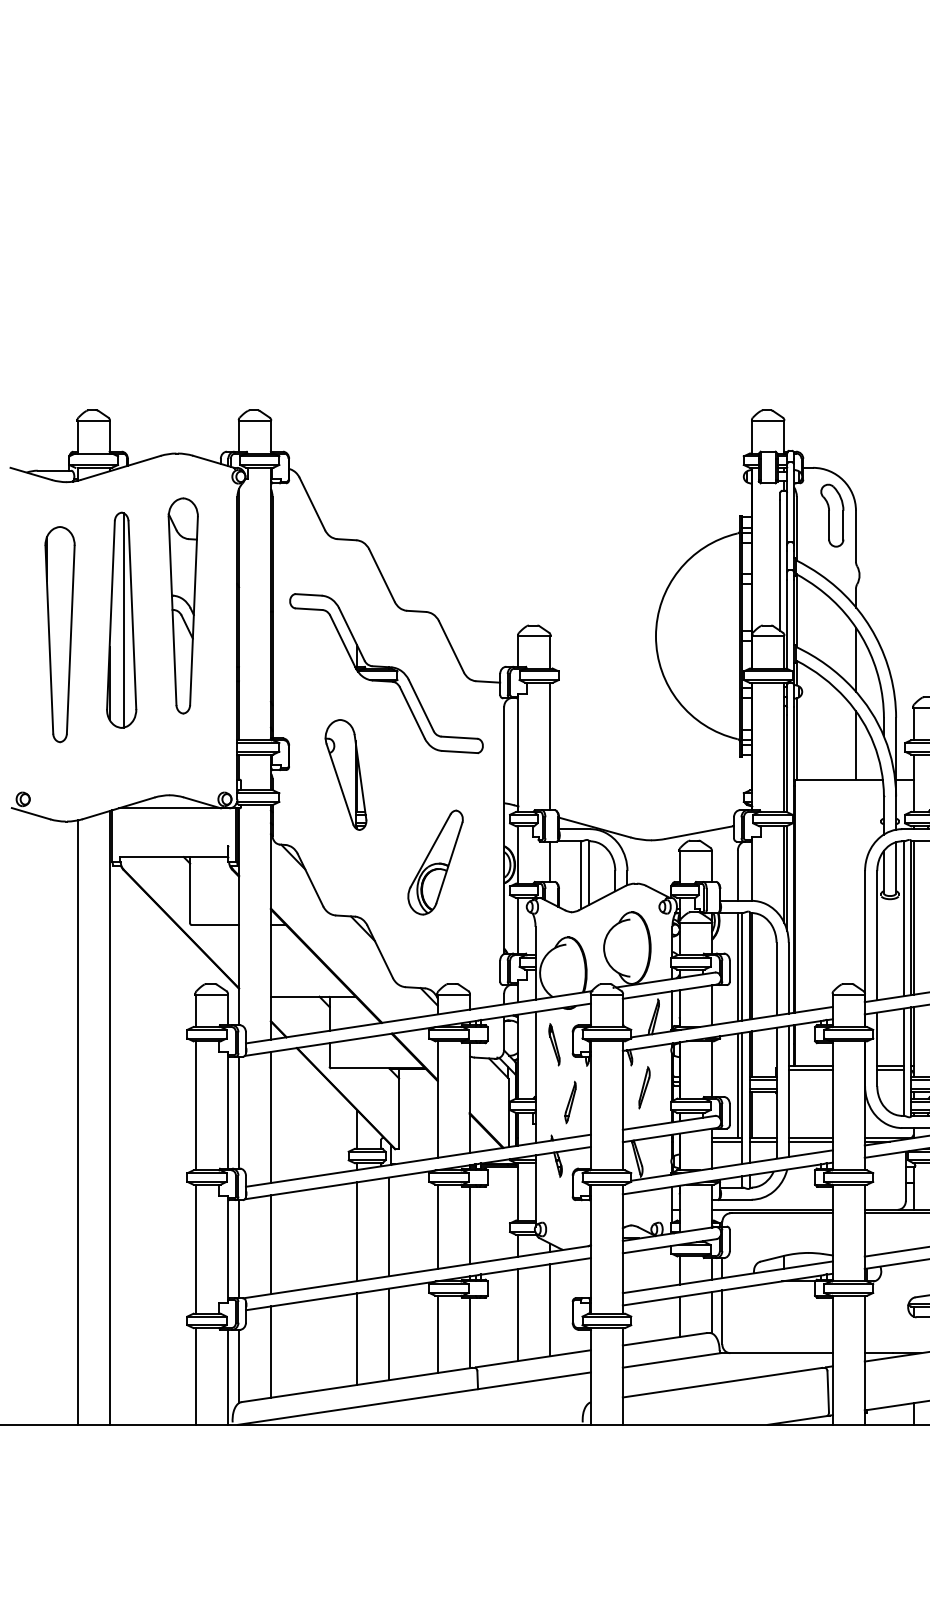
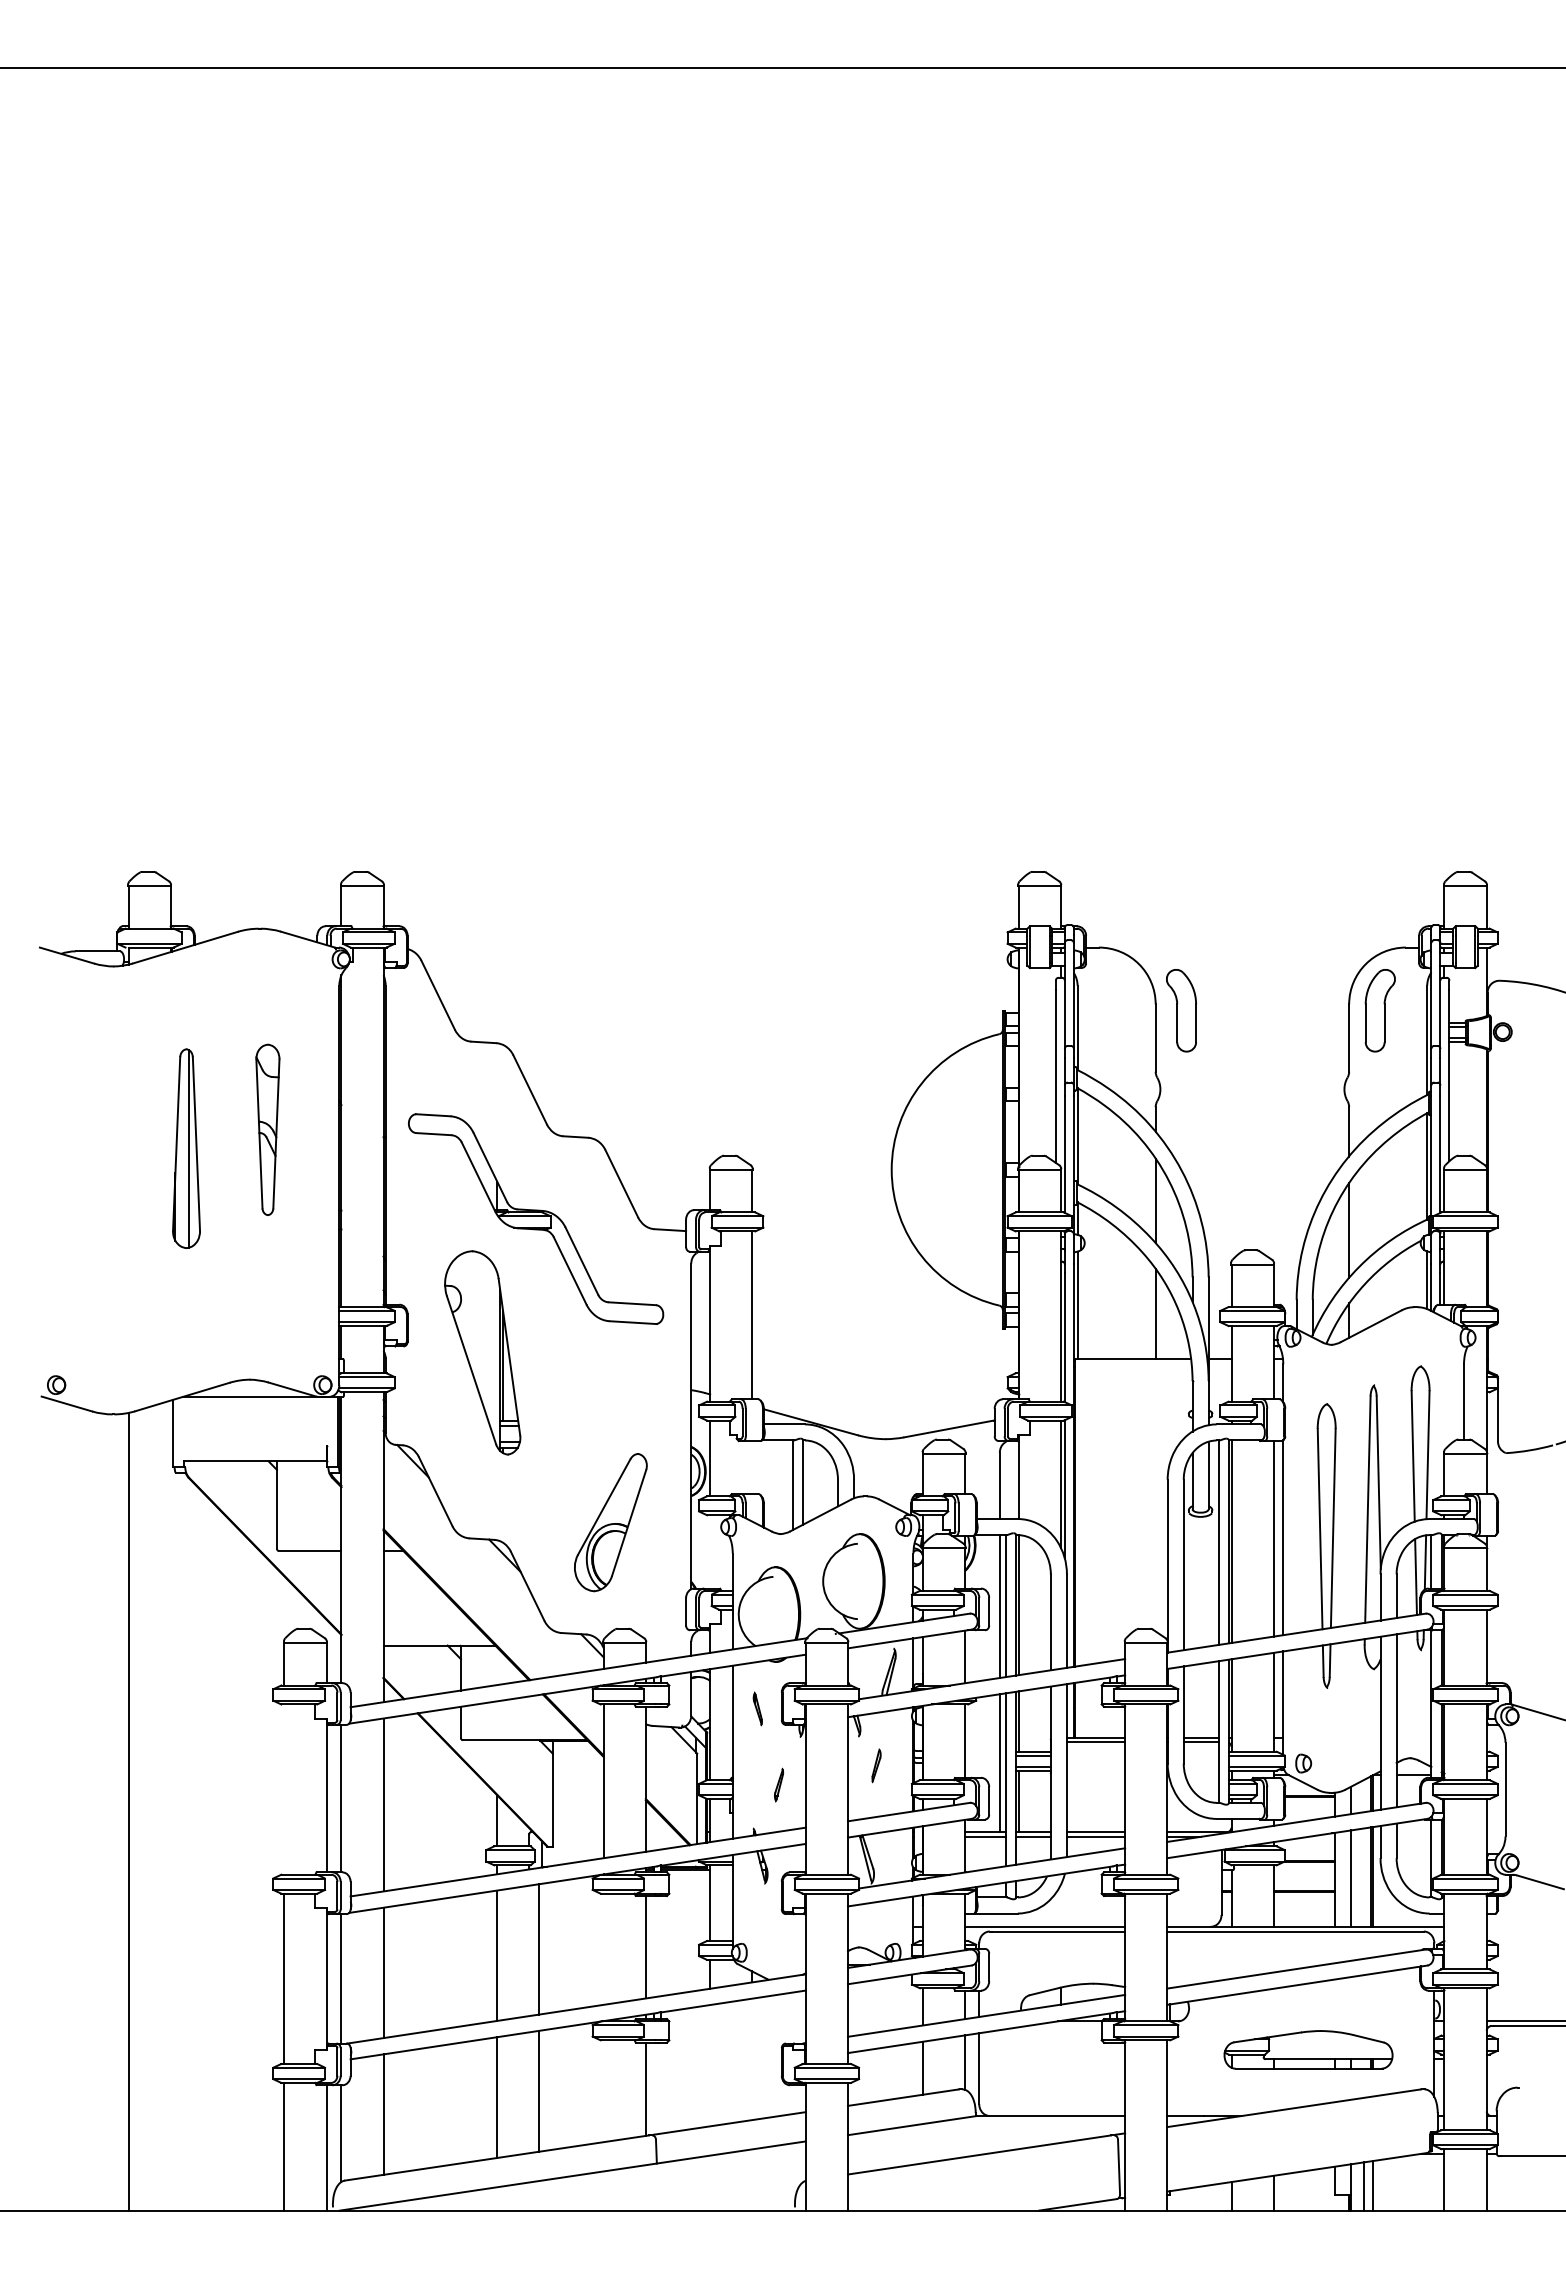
part: (832, 515) -> (1181, 1010), moved
part: (183, 605) -> (267, 1129), size x0.6
part: (121, 620) -> (186, 1148), size x0.7
part: (60, 634) -> (105, 1167), removed
part: (345, 774) -> (482, 1352), size x1.4
line: (550, 861) -> (752, 1467), removed
part: (435, 862) -> (610, 1522), moved
line: (518, 925) -> (710, 1551), removed
part: (554, 1044) -> (757, 1708), size x0.6
part: (644, 1087) -> (876, 1765), size x0.6
part: (570, 1101) -> (778, 1784), size x0.6
line: (195, 1105) -> (284, 1789), removed
line: (109, 1117) -> (170, 1805), removed
line: (437, 1226) -> (603, 1948), removed
line: (550, 1310) -> (752, 2059), removed
line: (518, 1314) -> (710, 2065), removed
line: (437, 1334) -> (603, 2091), removed

